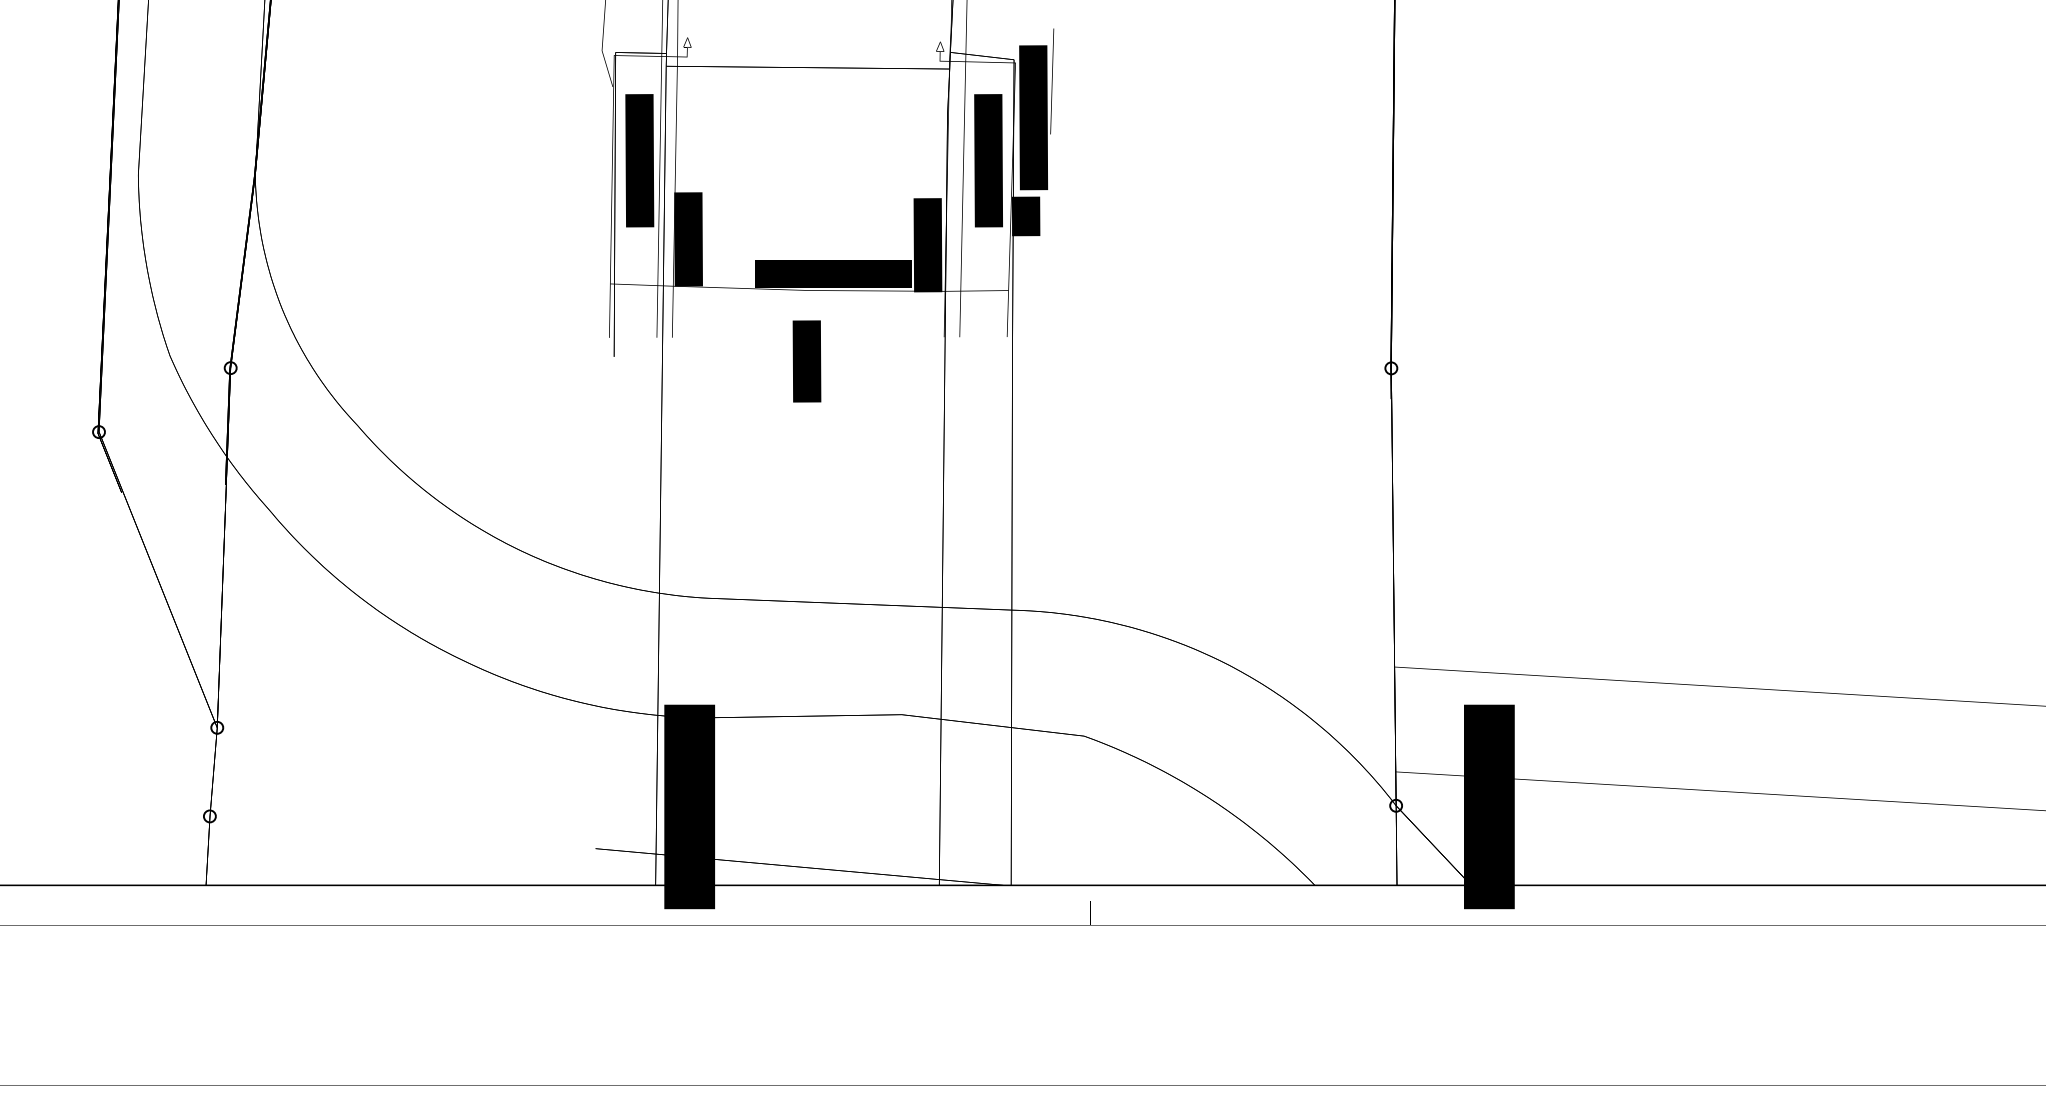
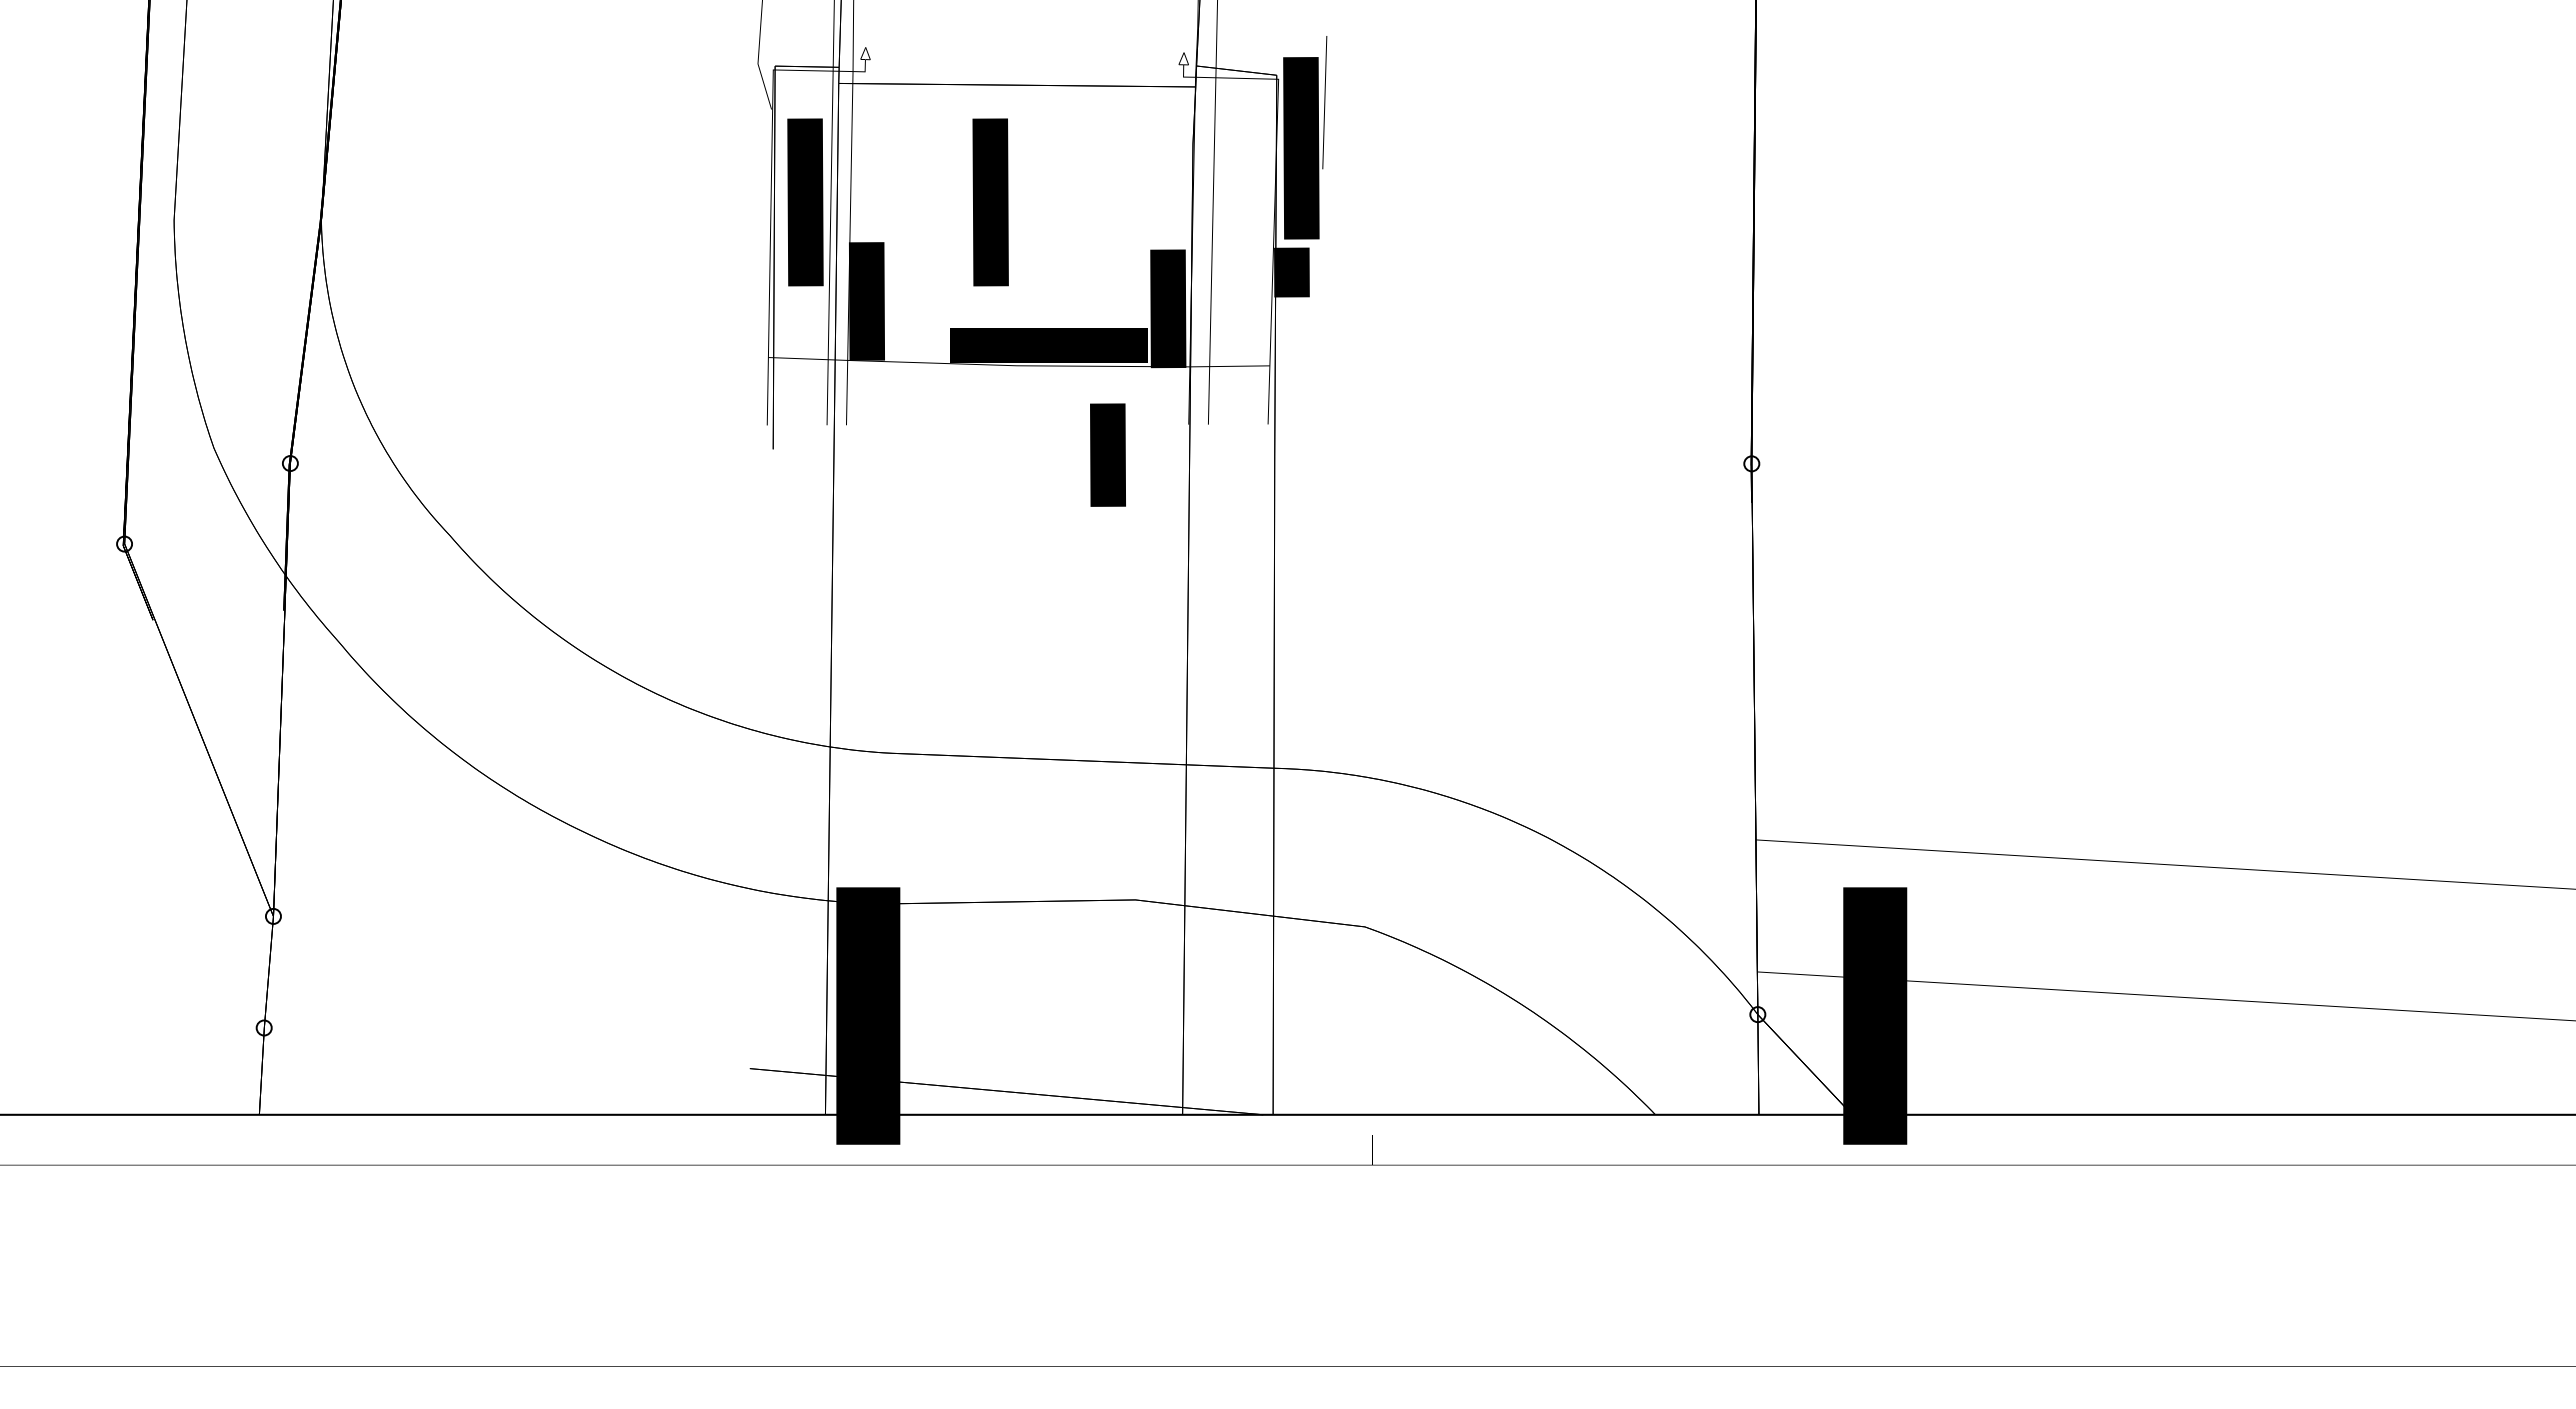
text: (988, 160) -> (990, 202), moved
text: (806, 360) -> (1107, 454), moved

